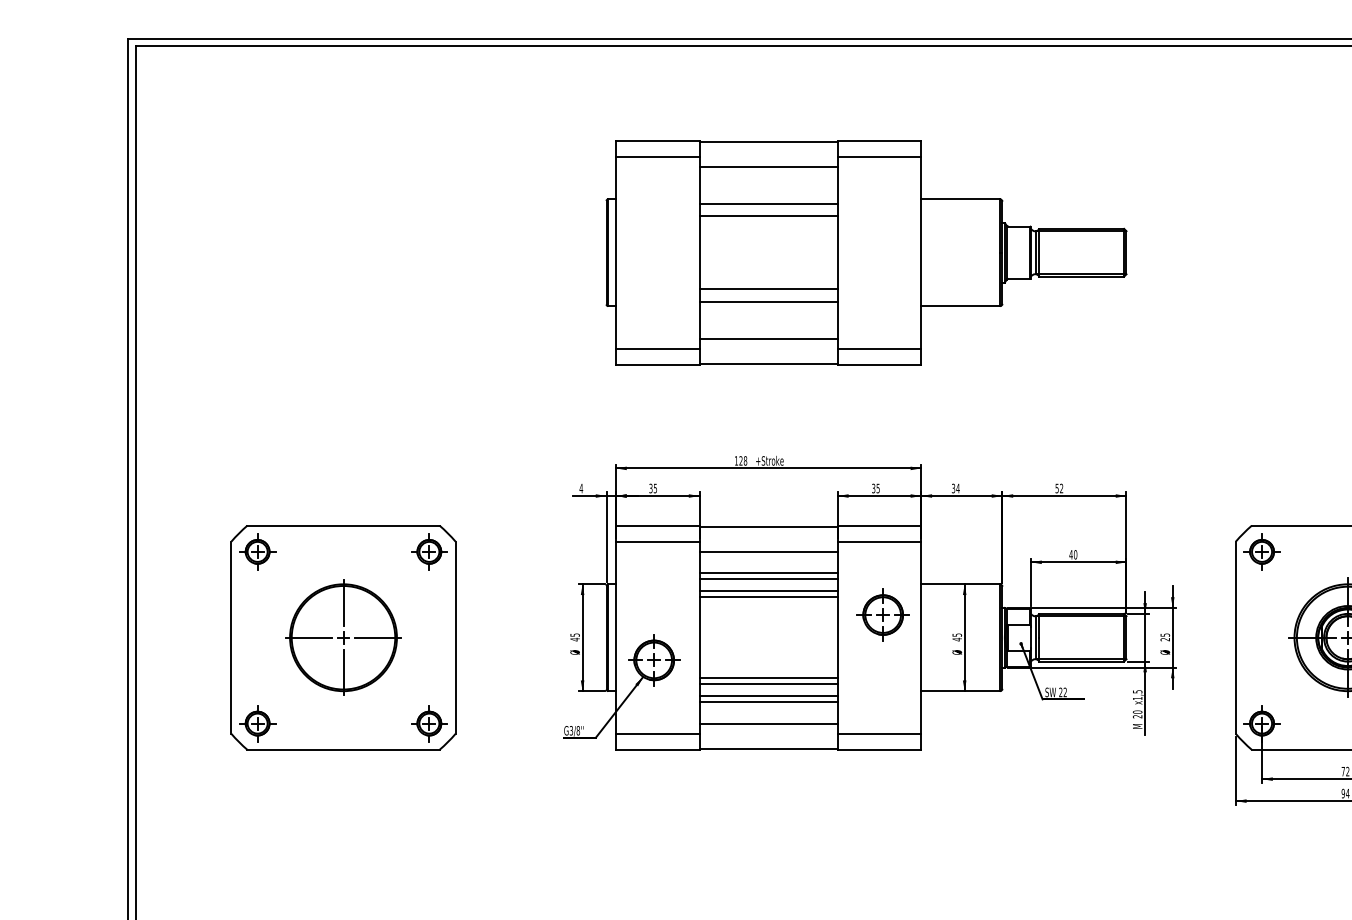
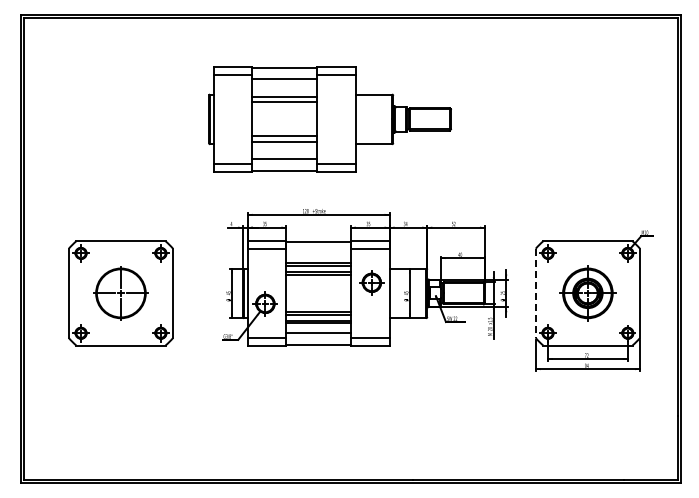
part: (865, 252) -> (329, 119), moved
line: (768, 551) -> (318, 253), removed
line: (1235, 637) -> (535, 293), solid -> dashed

